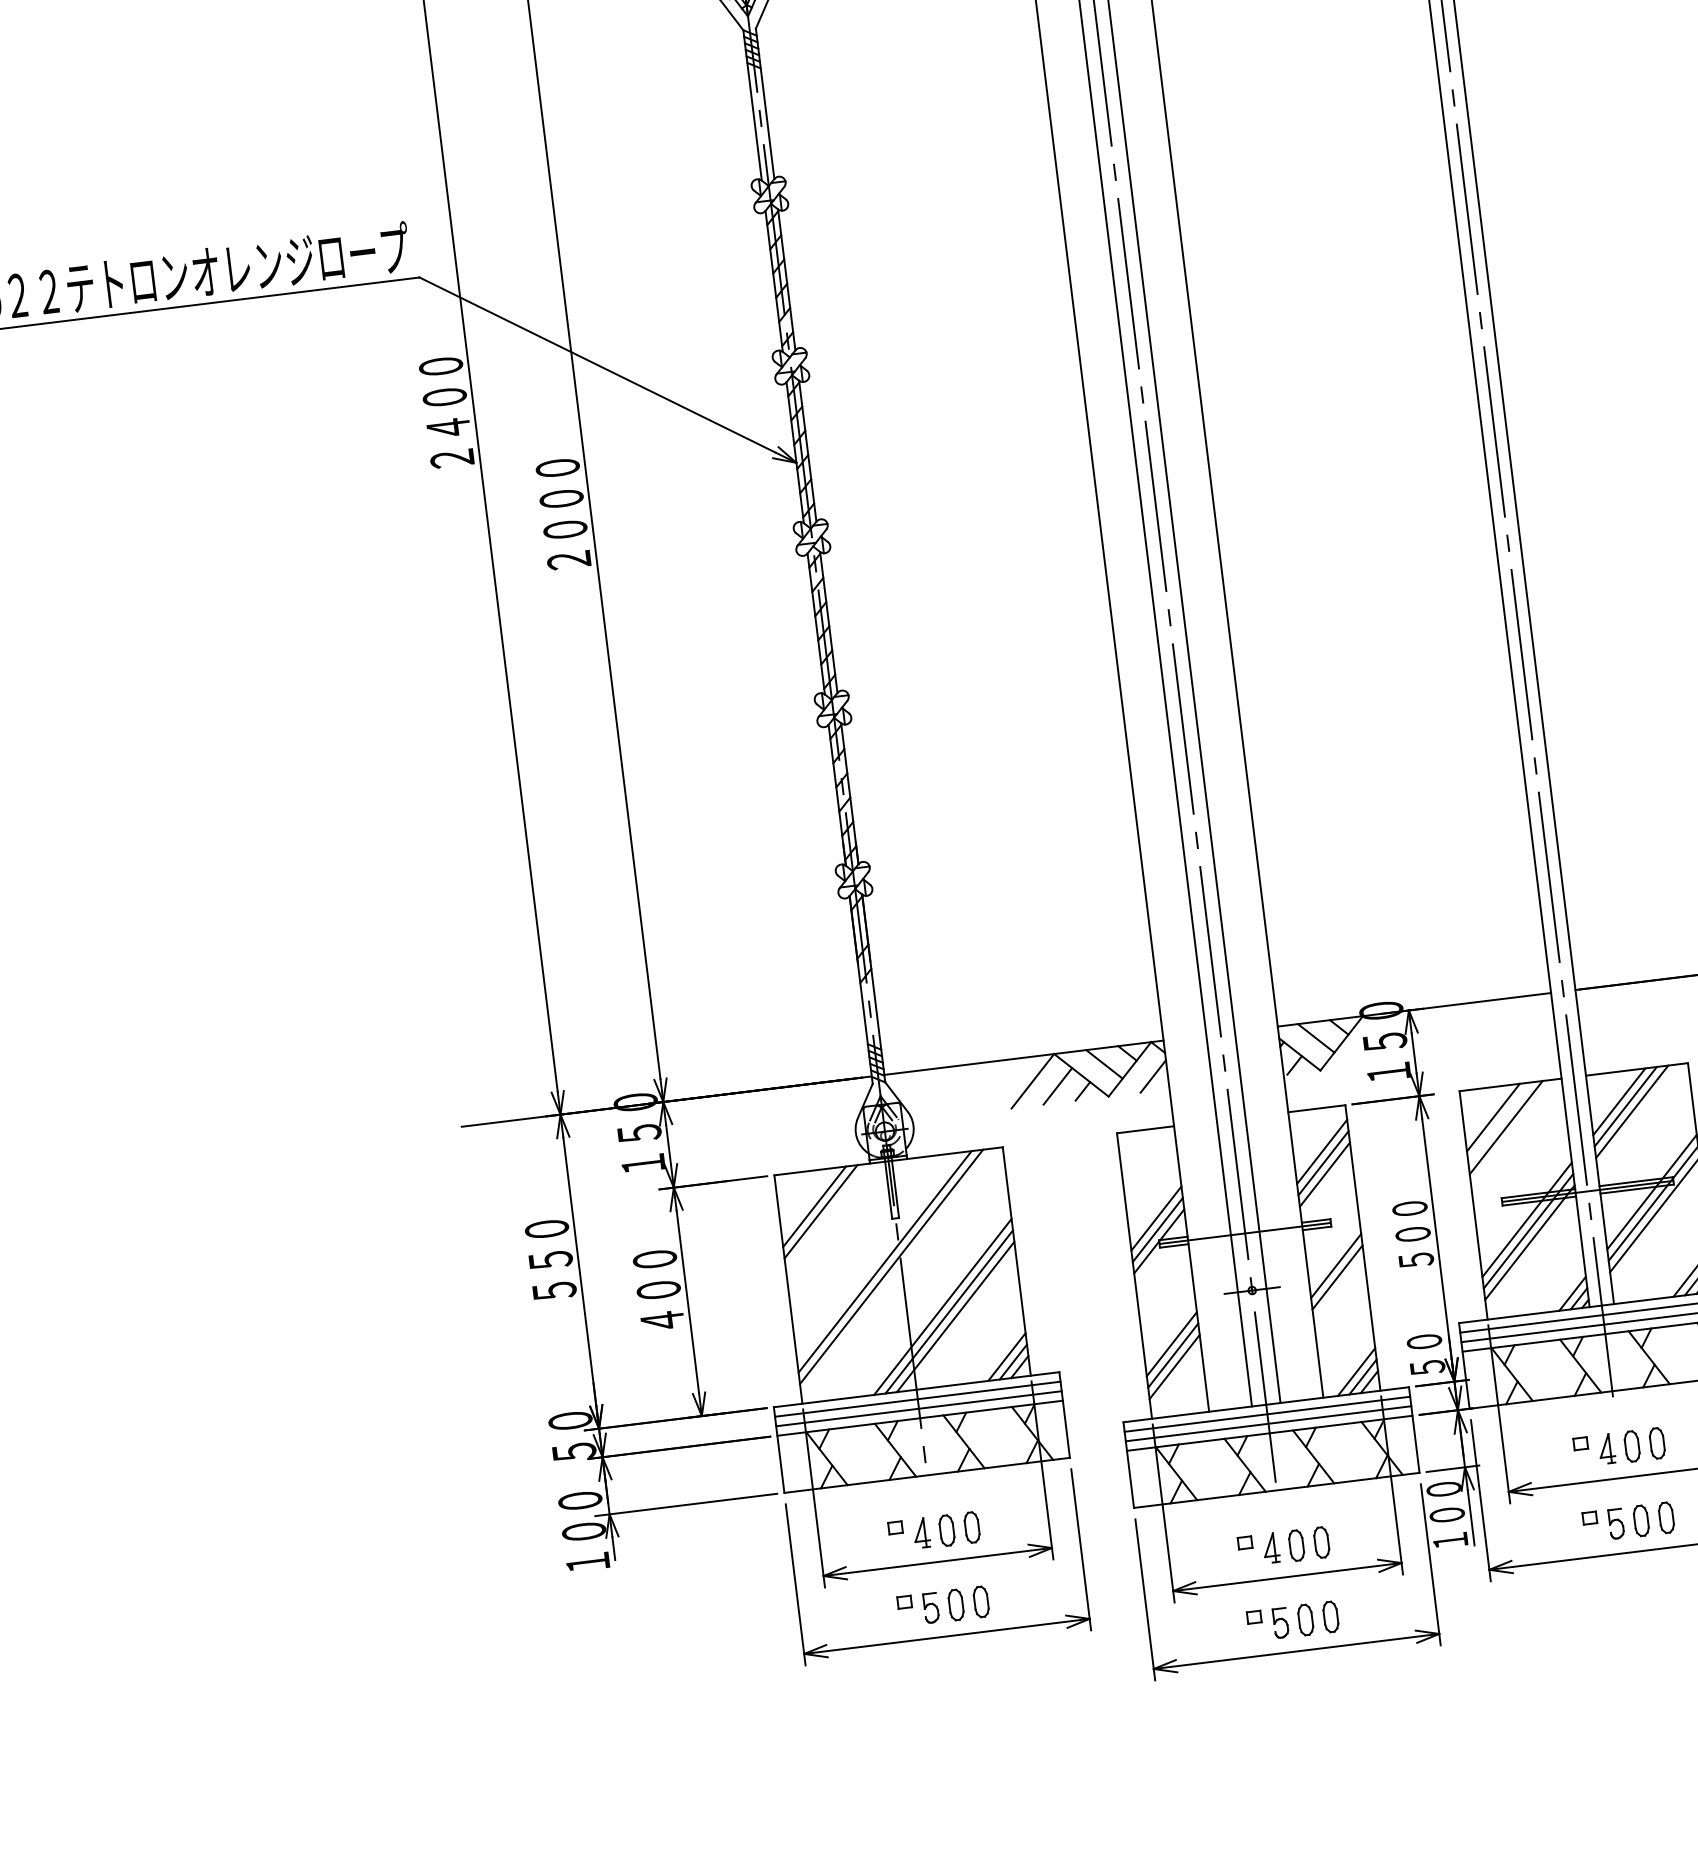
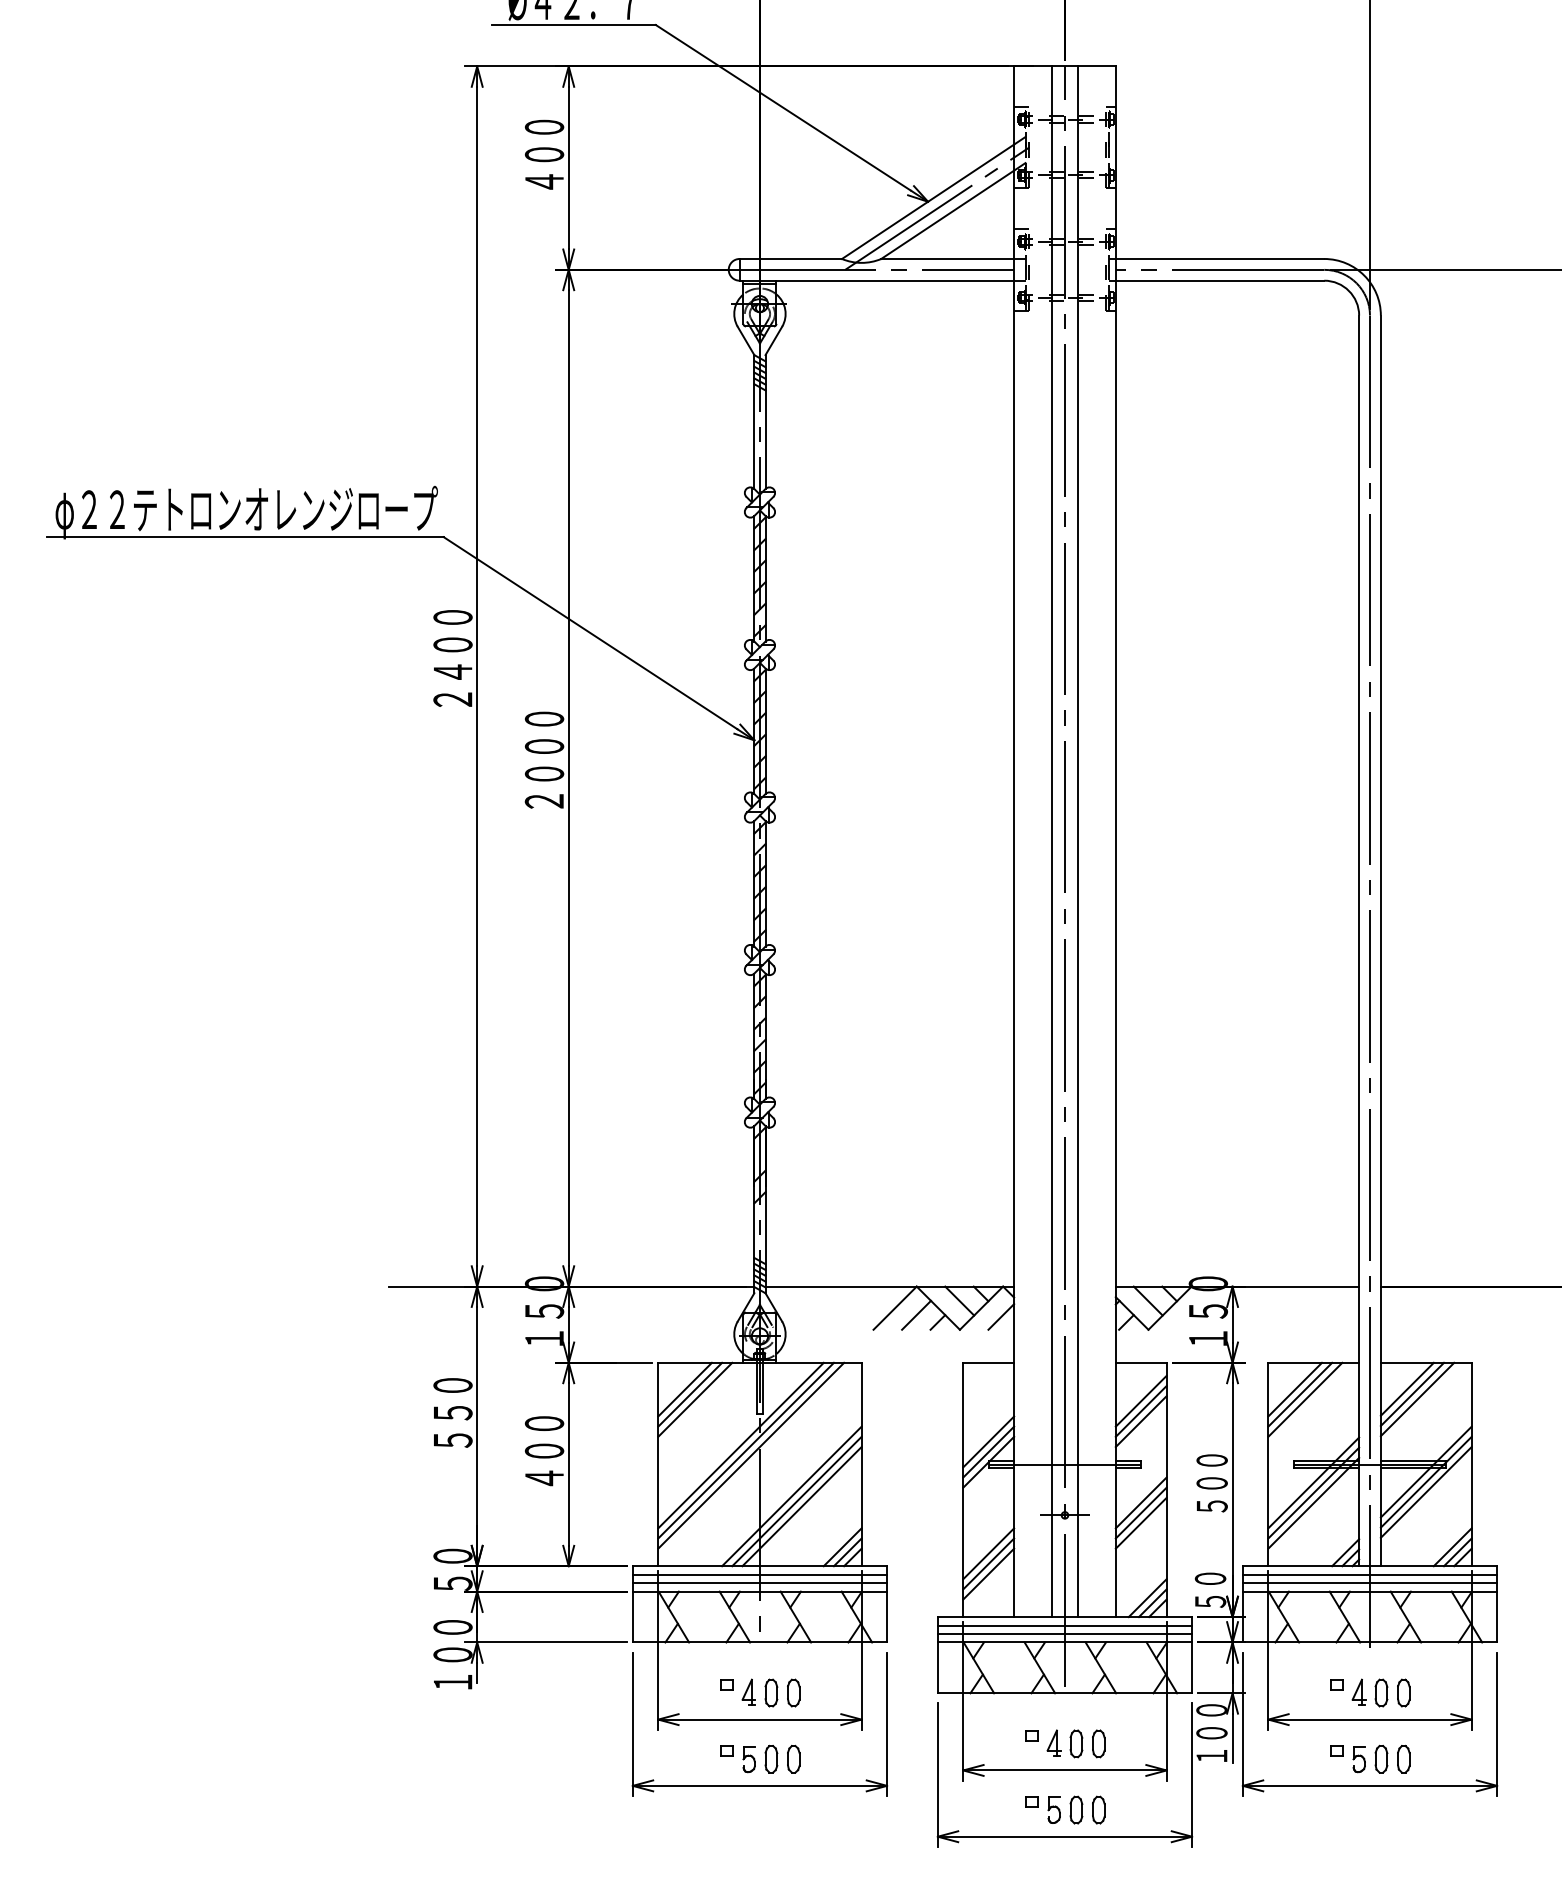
line: (1500, 1122) -> (1300, 1394), added
line: (807, 1201) -> (684, 1389), added
line: (878, 1256) -> (740, 1445), added
line: (1338, 1288) -> (1140, 1522), added

